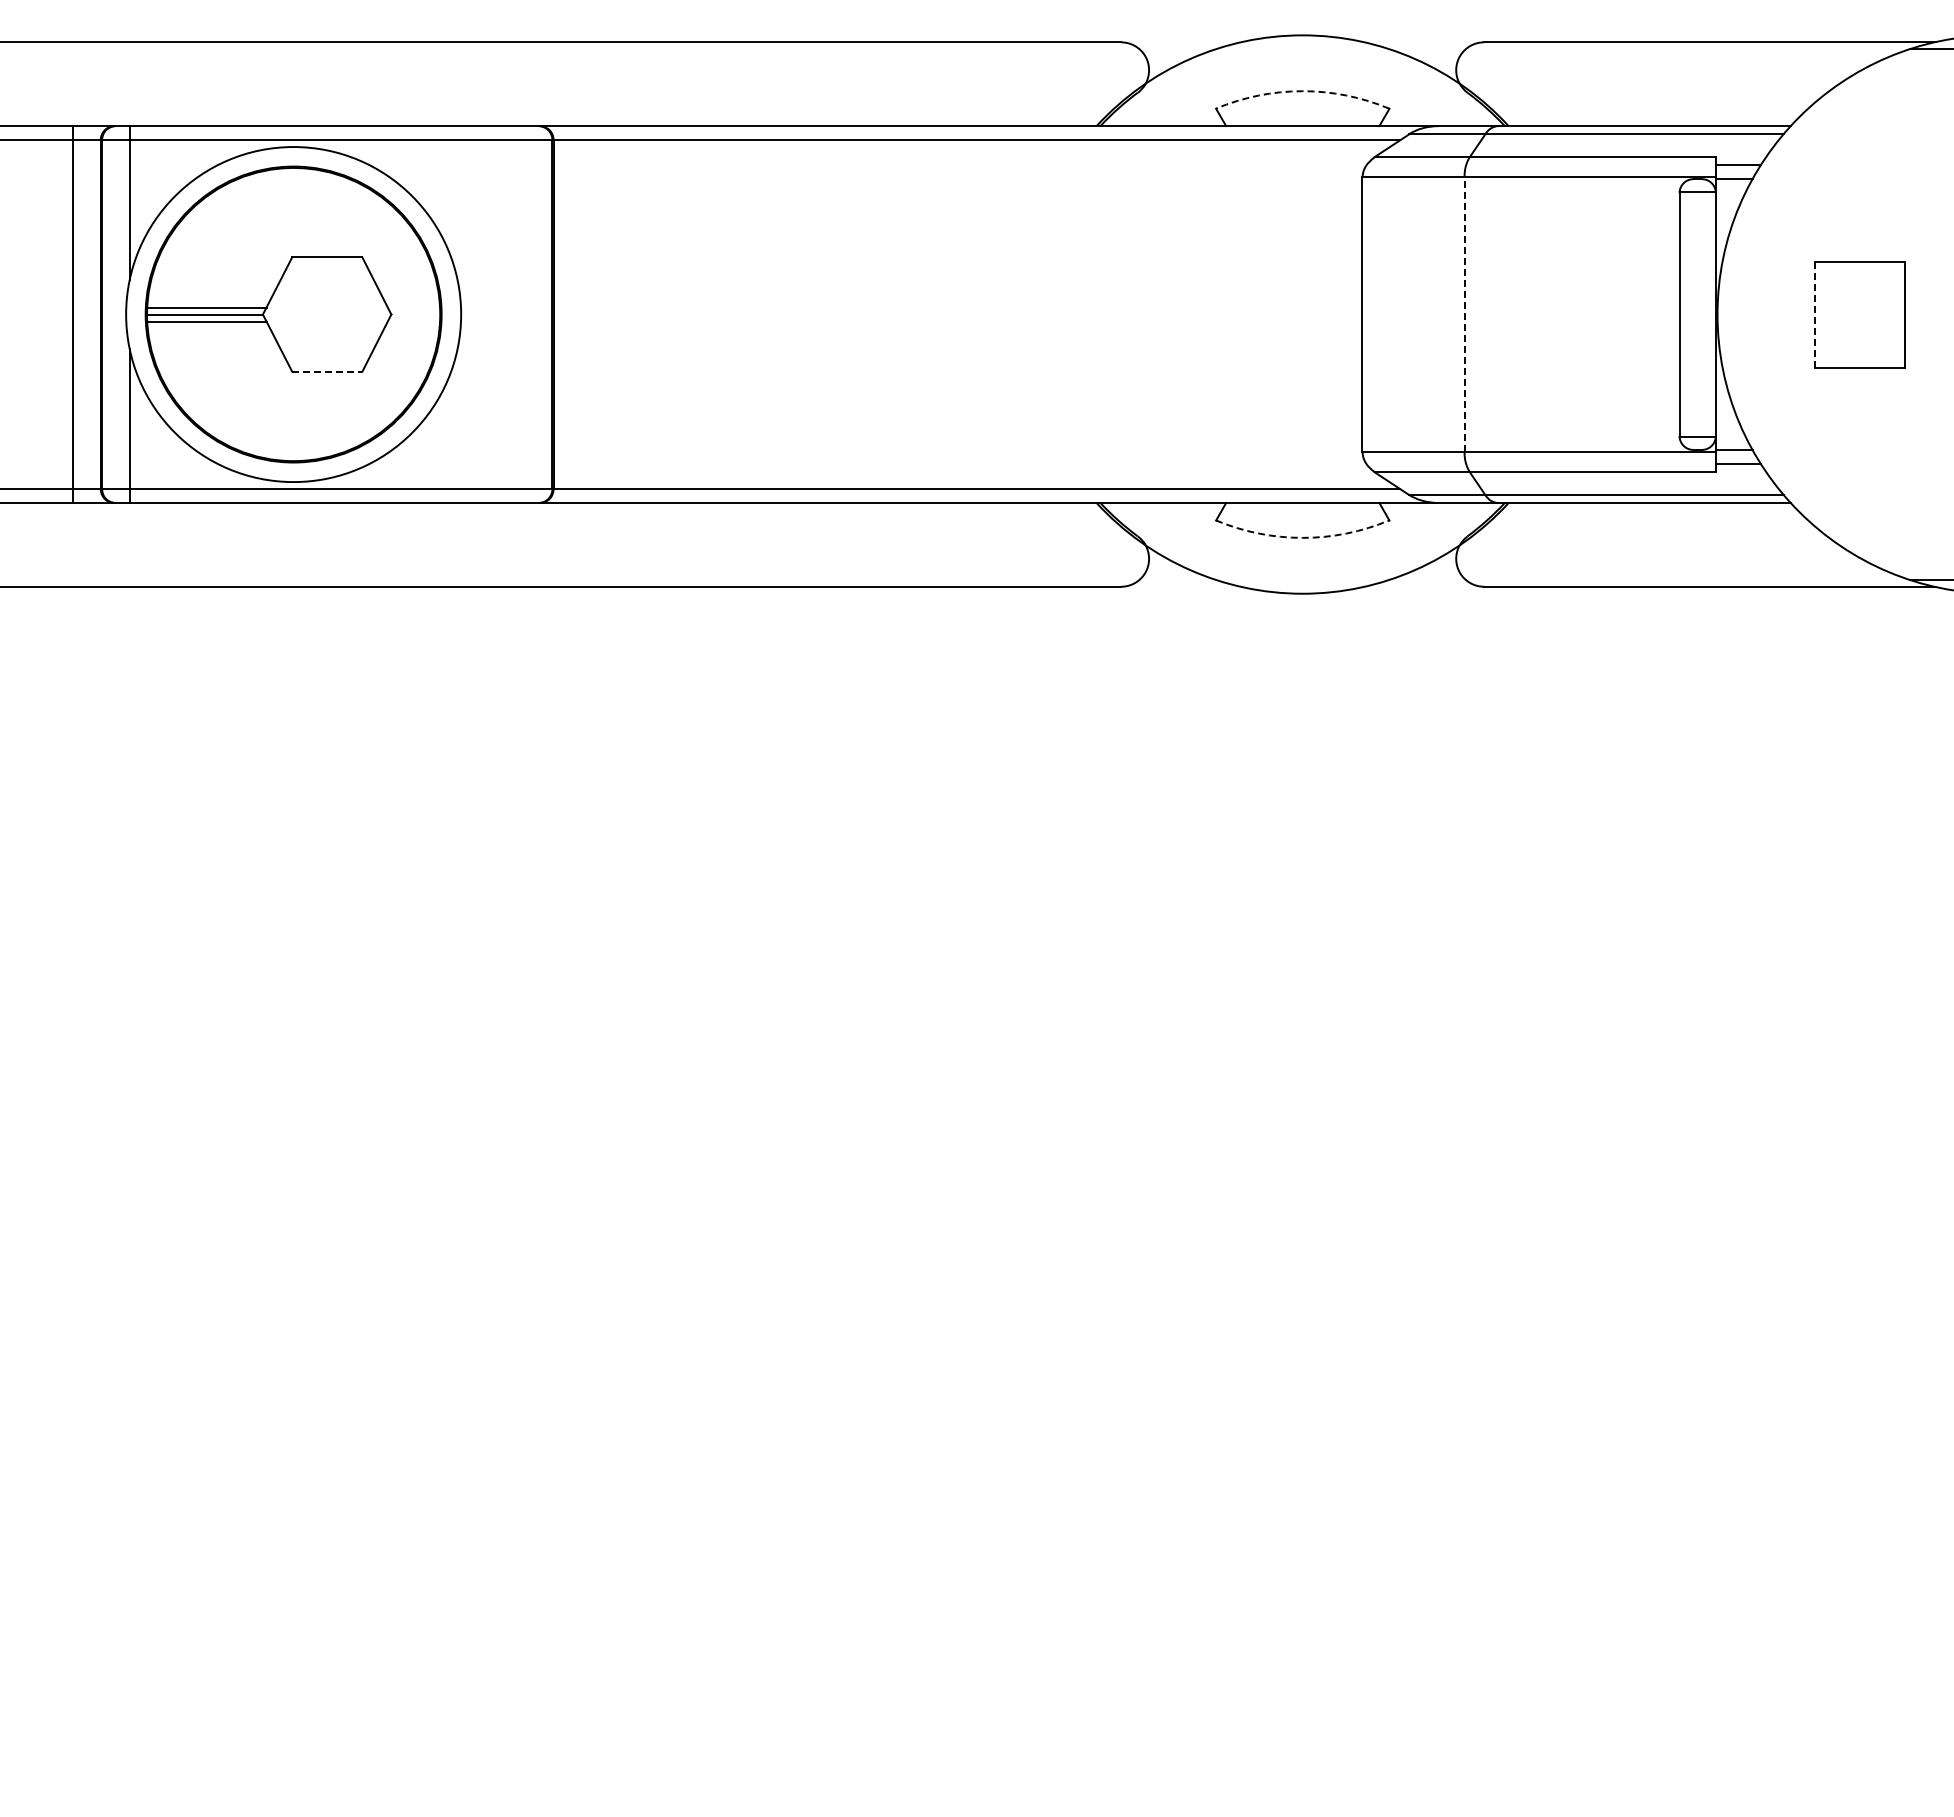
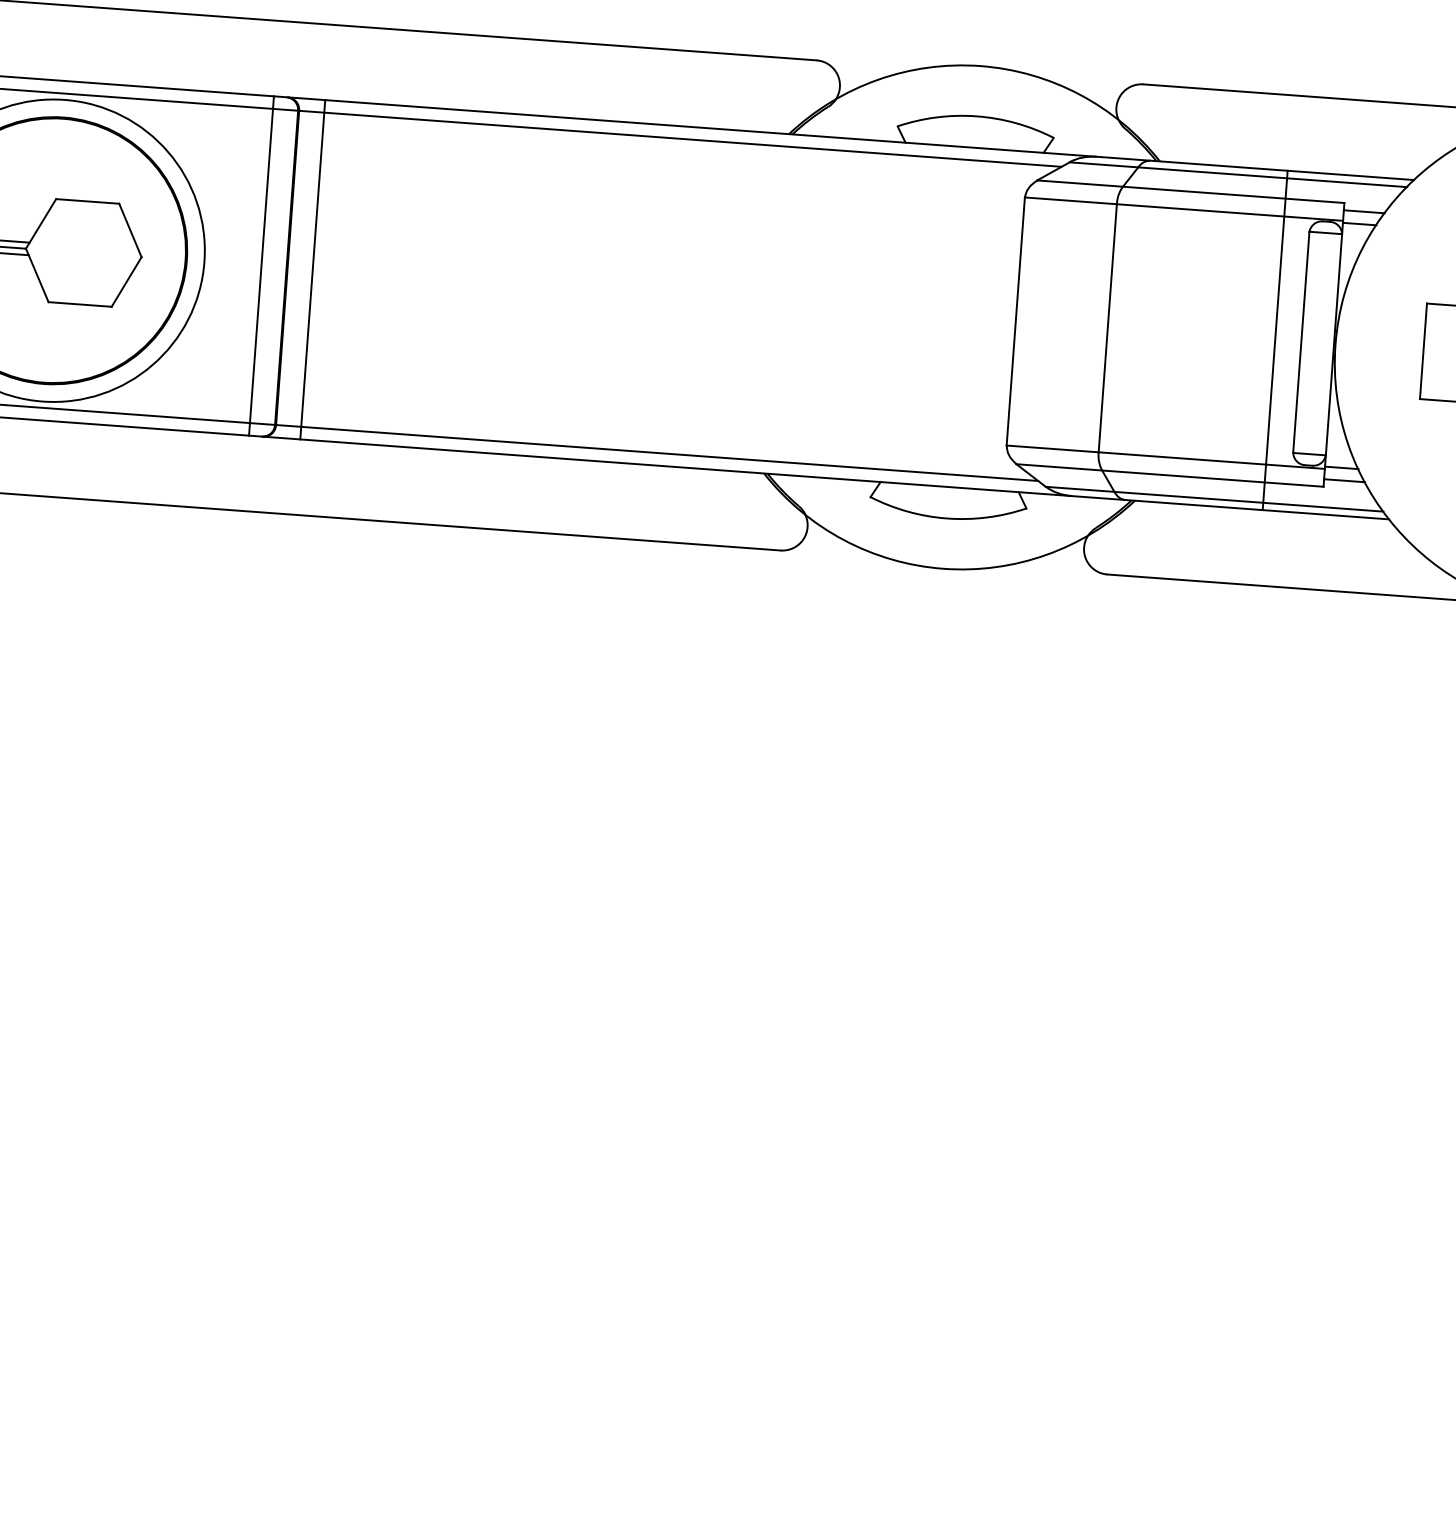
arc: (1302, 91) -> (976, 116), dashed -> solid
line: (524, 314) -> (261, 265), added
line: (581, 314) -> (312, 269), added
line: (1464, 314) -> (1107, 328), dashed -> solid
line: (1650, 314) -> (1275, 340), added
line: (1815, 315) -> (1423, 352), dashed -> solid
line: (327, 371) -> (80, 304), dashed -> solid
arc: (1302, 537) -> (947, 518), dashed -> solid

